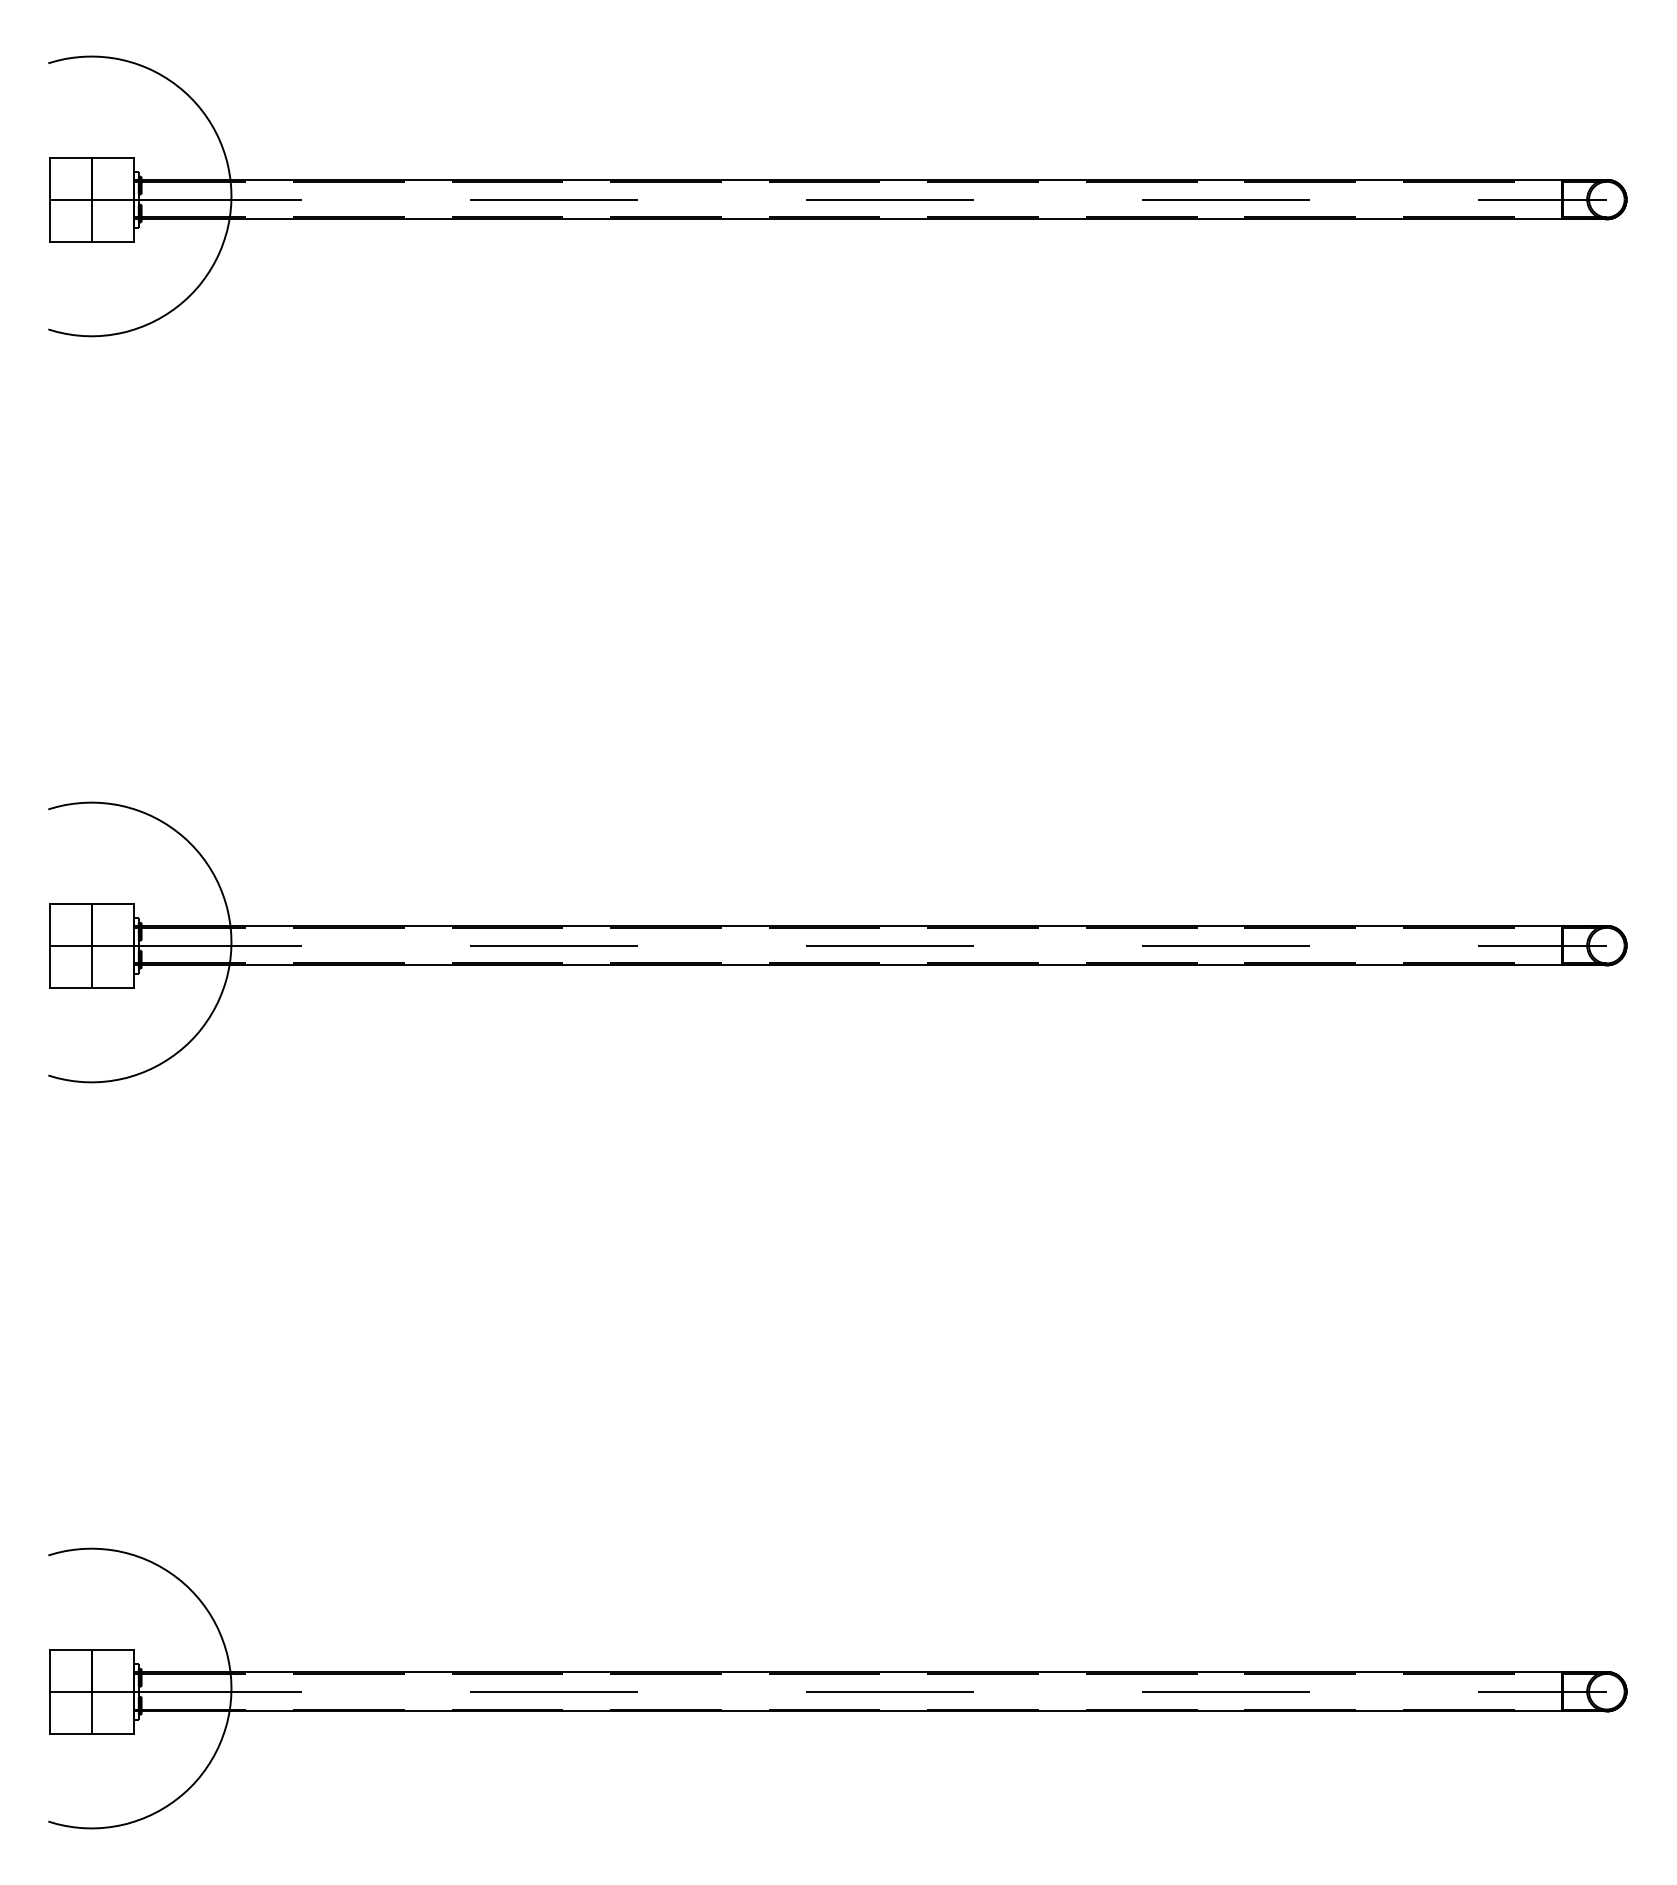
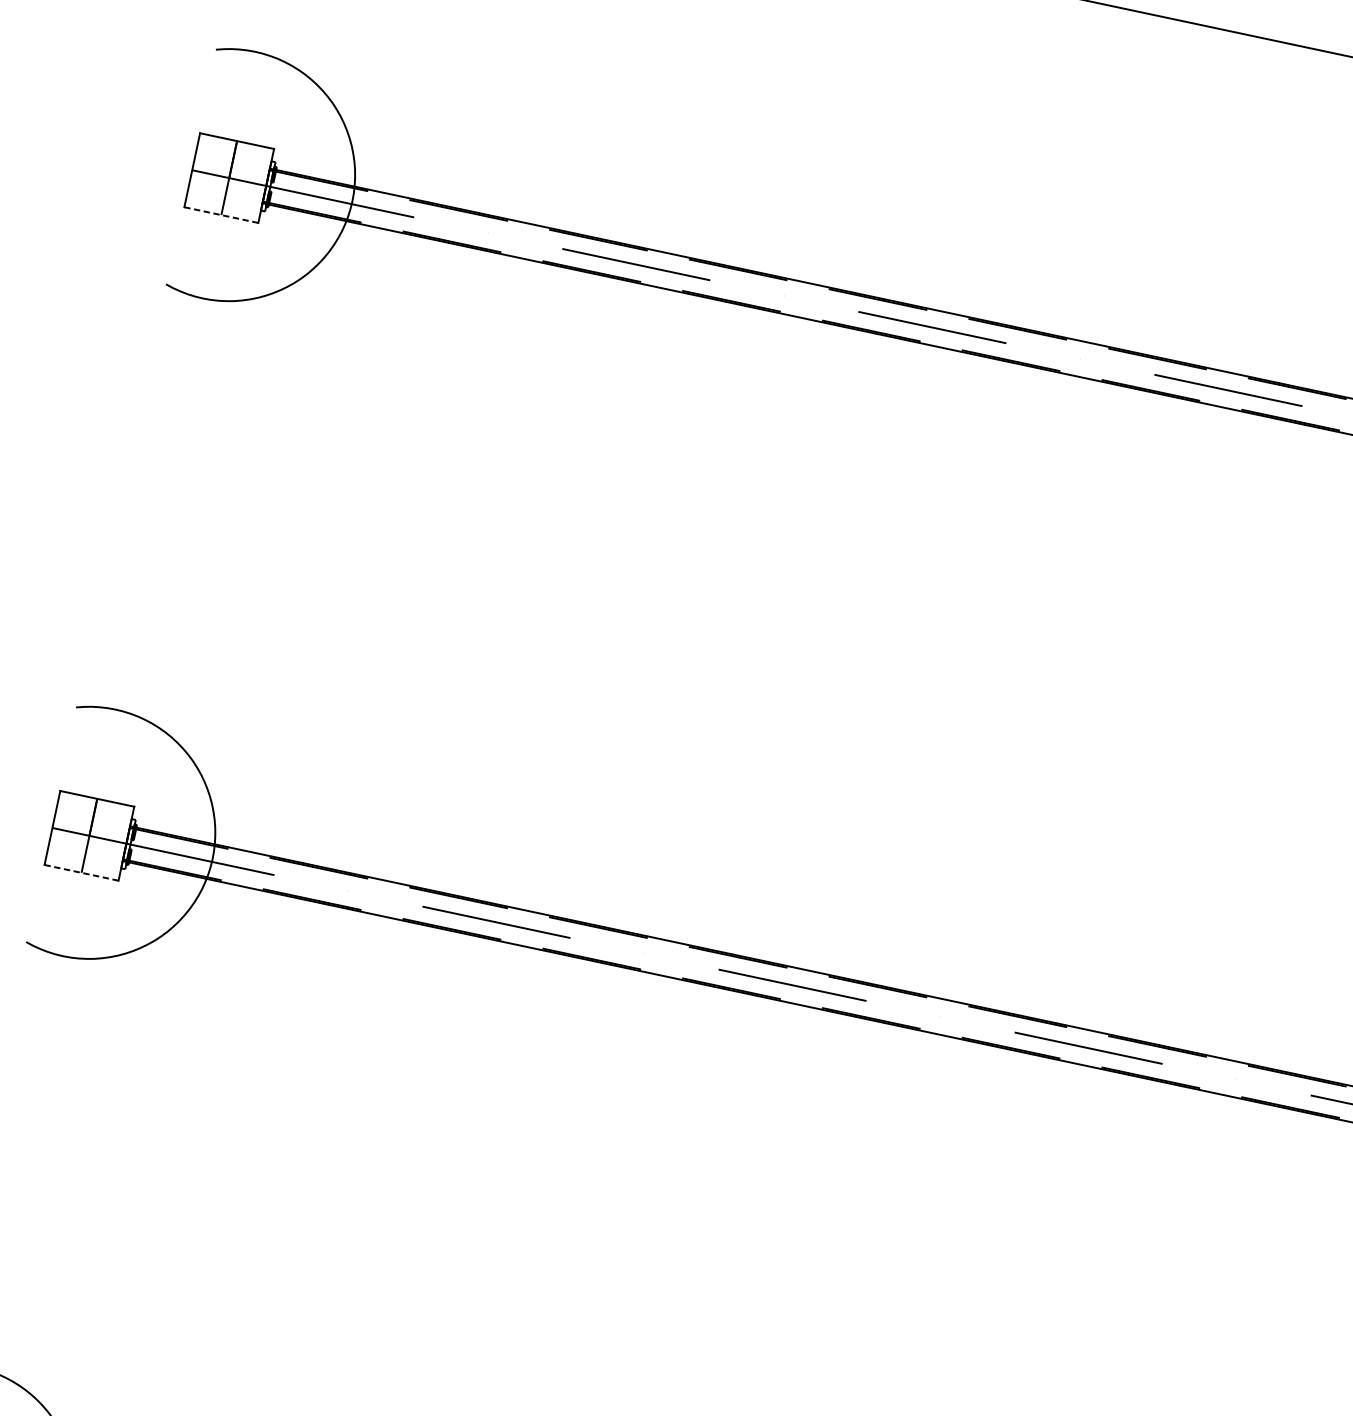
line: (92, 241) -> (221, 215), solid -> dashed
line: (92, 987) -> (81, 872), solid -> dashed

